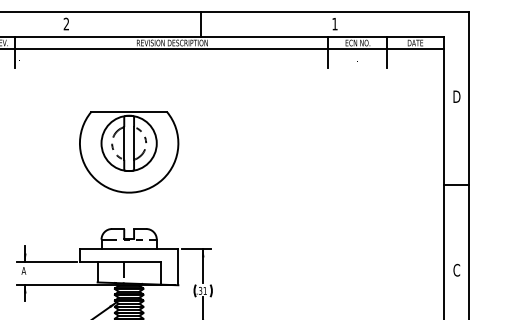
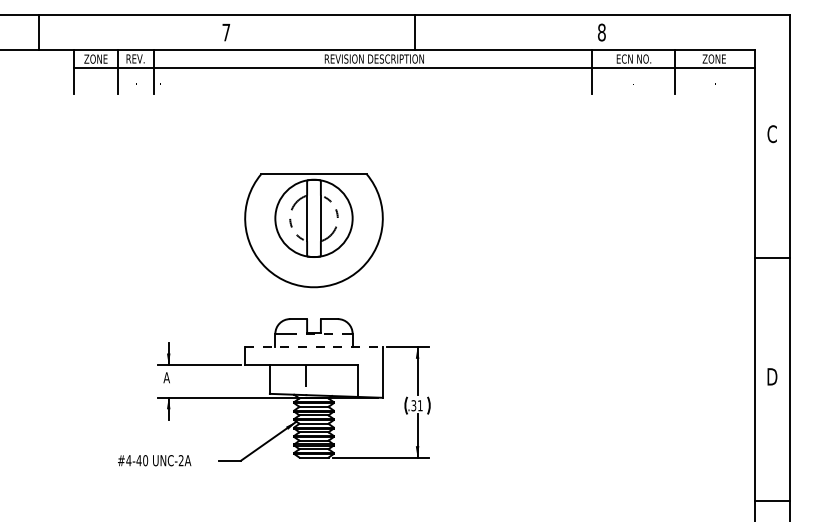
text: (66, 24) -> (226, 32), 2 -> 7
text: (334, 24) -> (601, 32), 1 -> 8
text: (414, 42) -> (713, 58), DATE -> ZONE
text: (456, 97) -> (772, 134), D -> C
part: (128, 152) -> (313, 230), moved
line: (129, 249) -> (314, 347), solid -> dashed
text: (456, 270) -> (772, 376), C -> D

